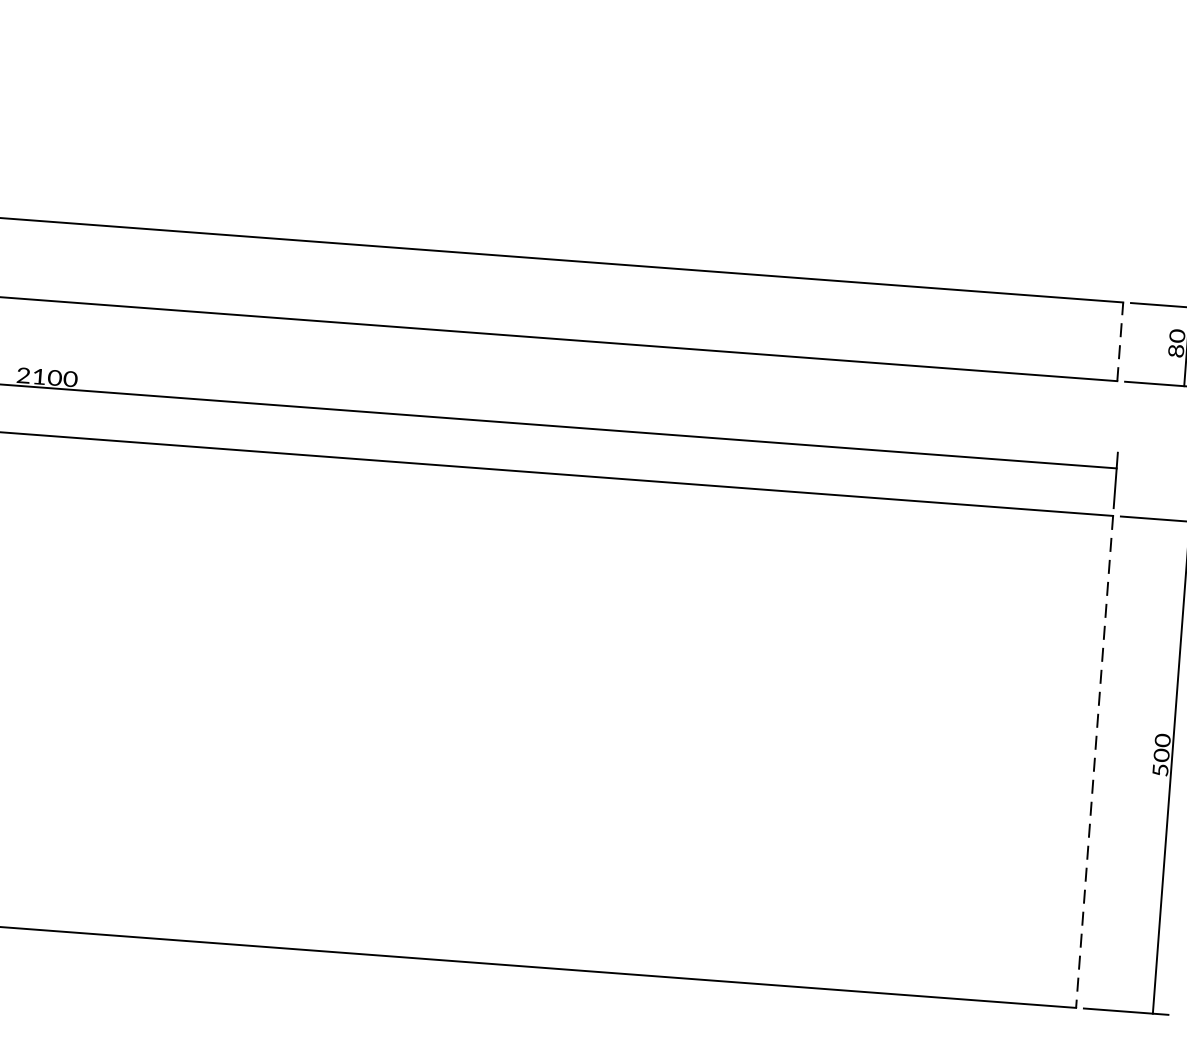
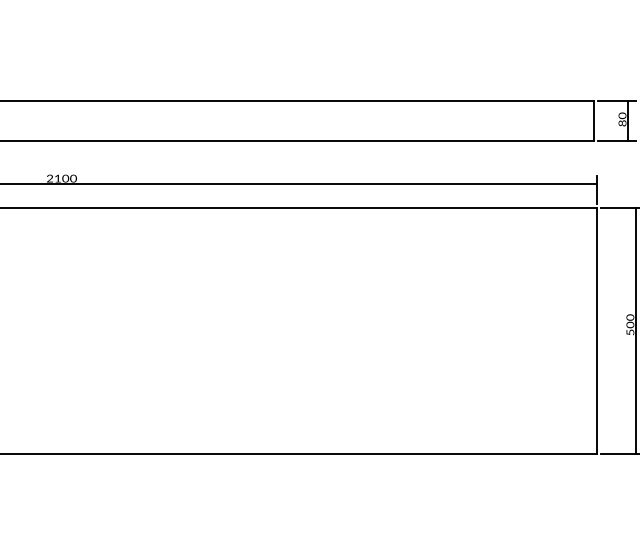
line: (1120, 341) -> (594, 120), dashed -> solid
line: (1094, 763) -> (597, 331), dashed -> solid

